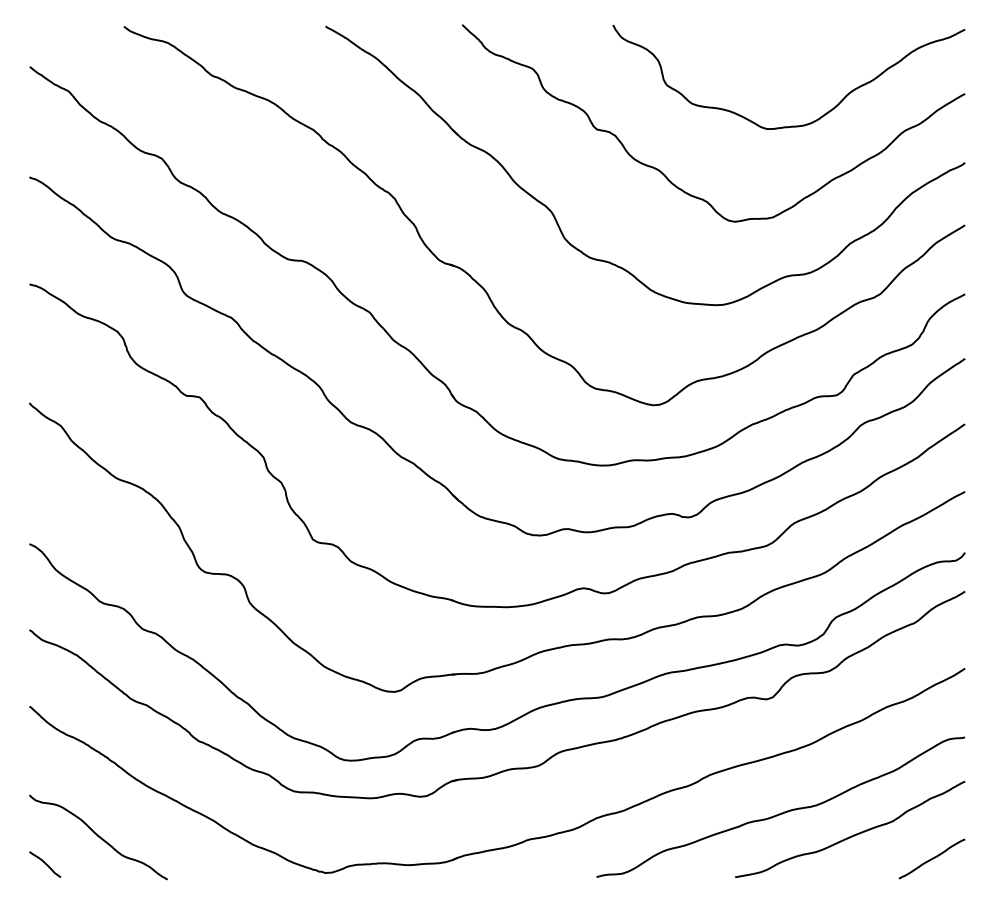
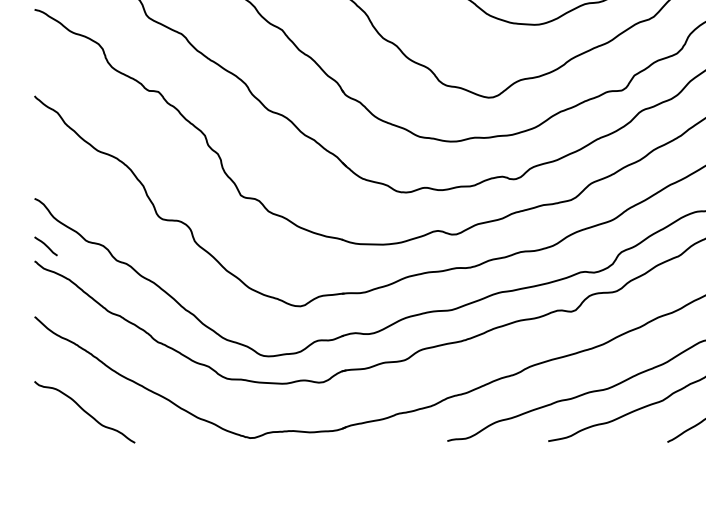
curve: (45, 864) -> (46, 246), moved

